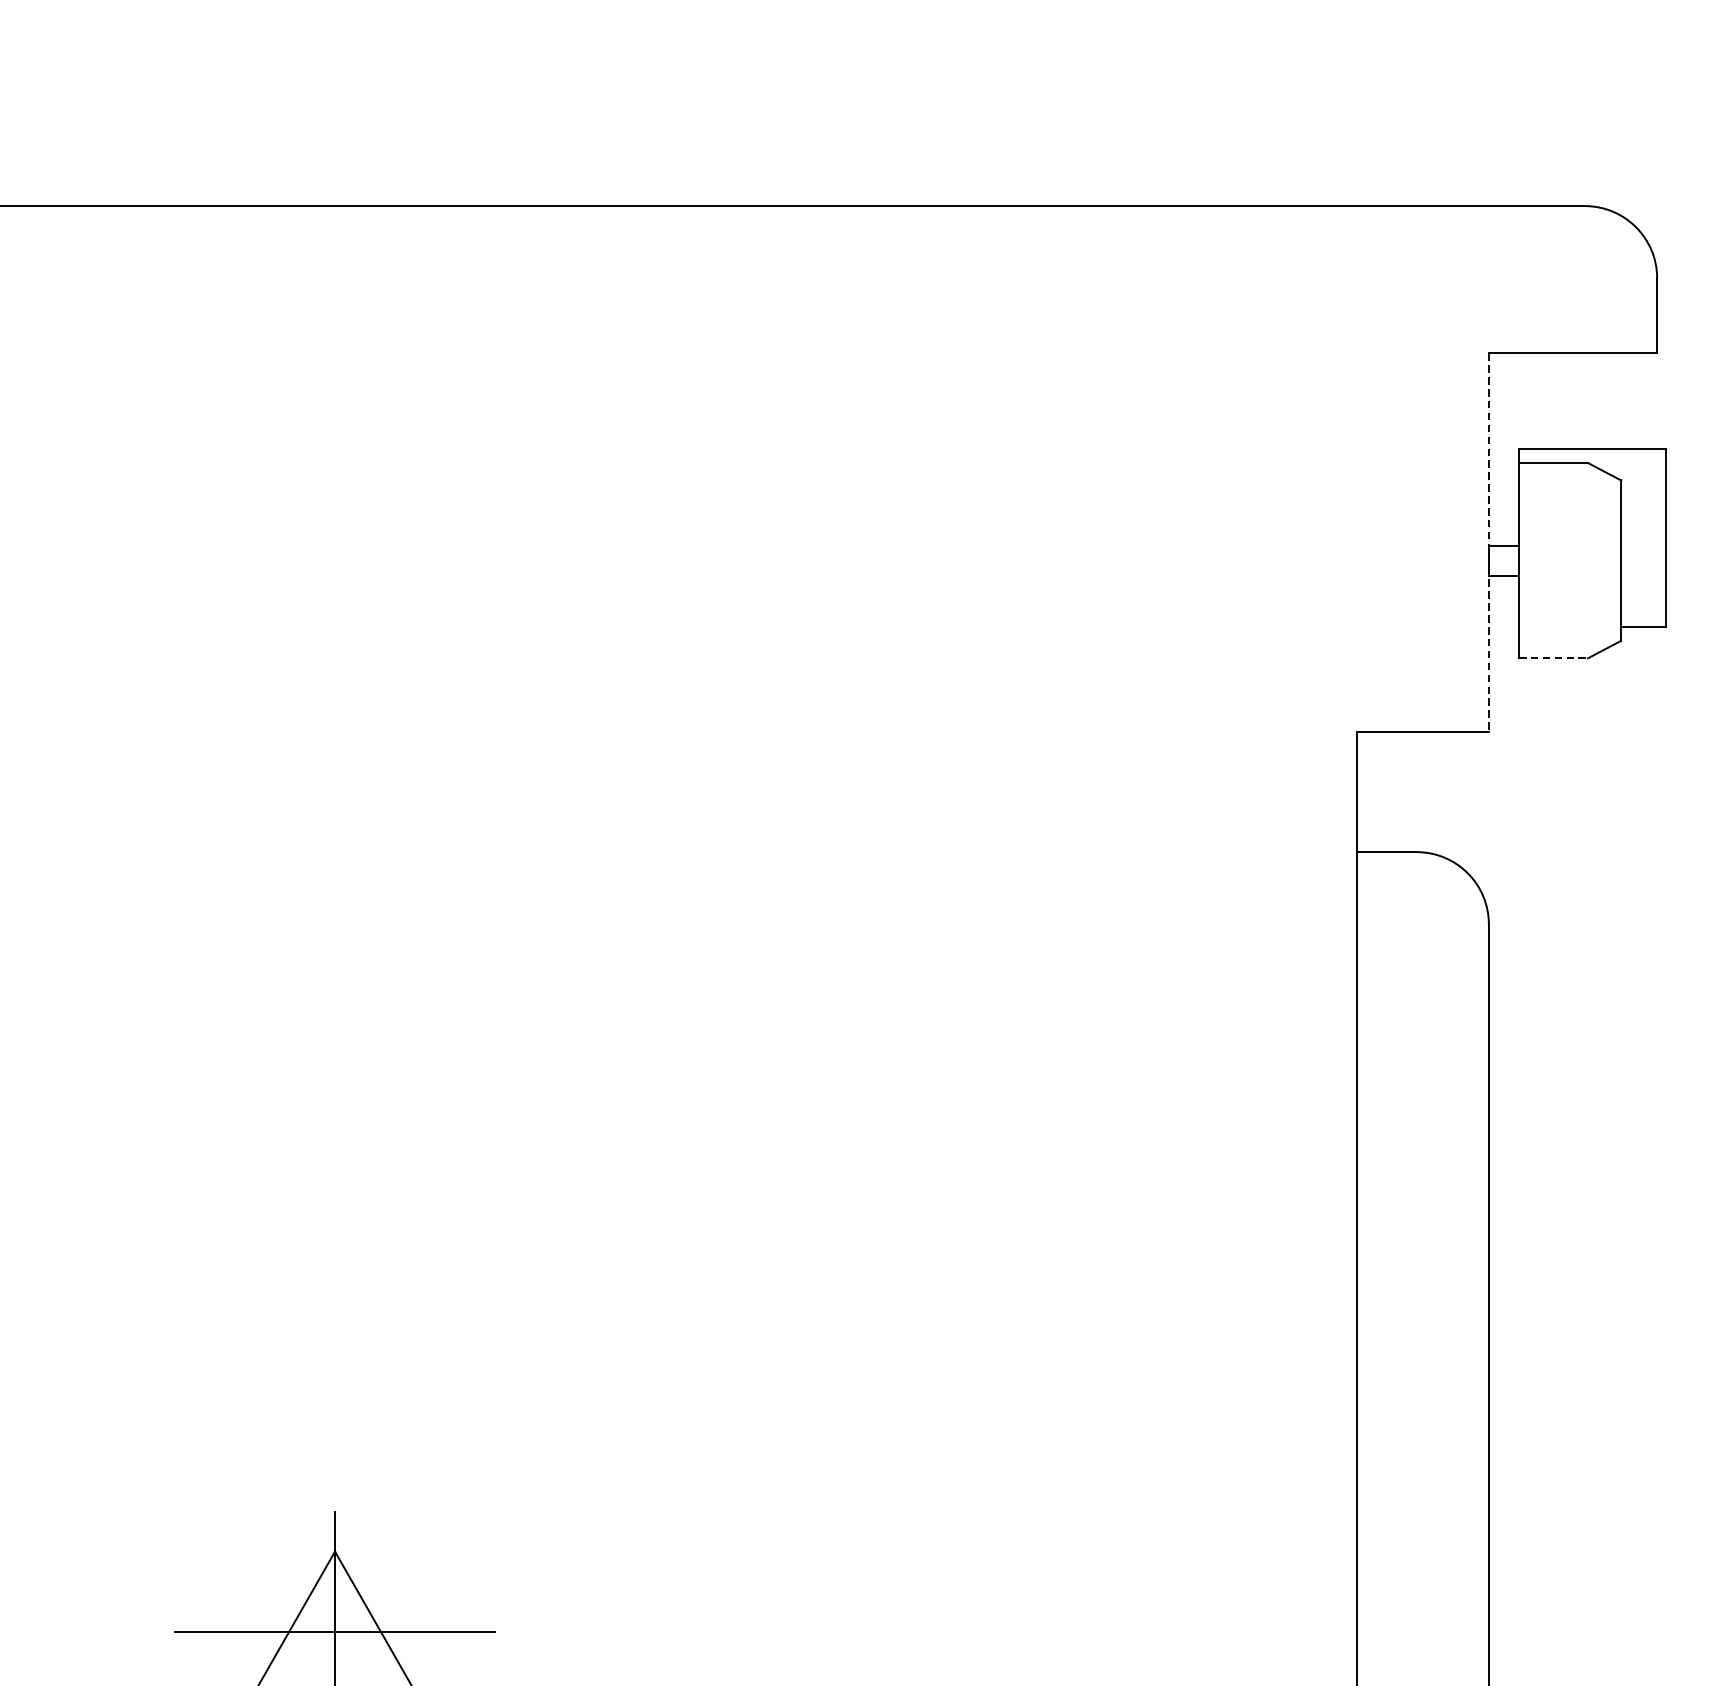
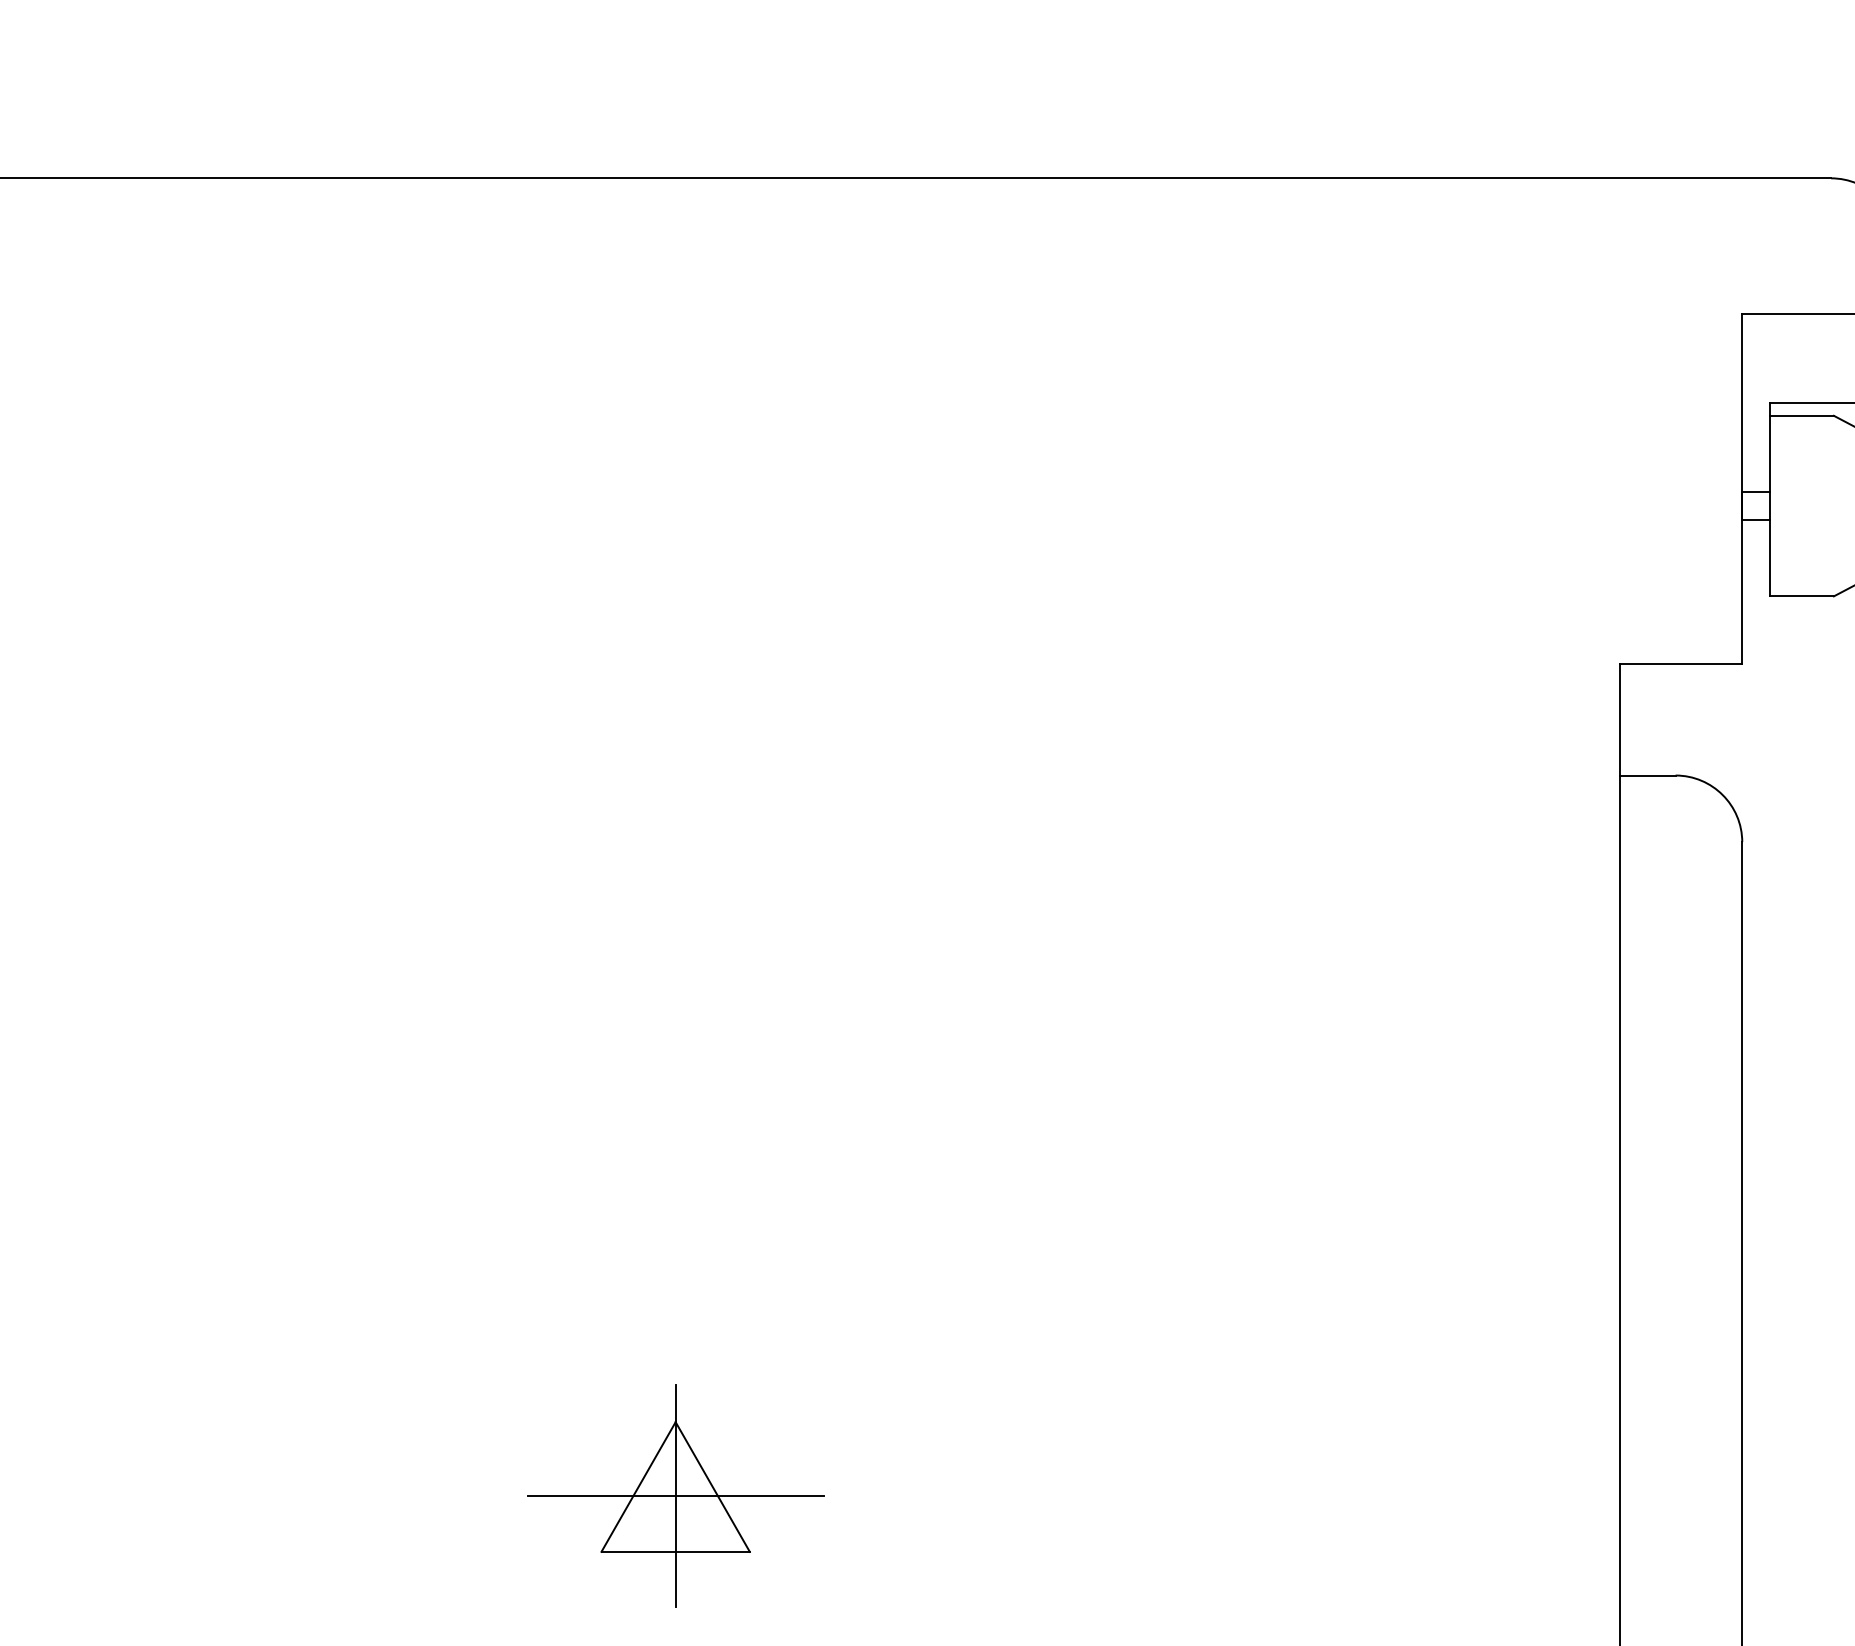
line: (1489, 542) -> (1742, 489), dashed -> solid
line: (1552, 658) -> (1801, 596), dashed -> solid

